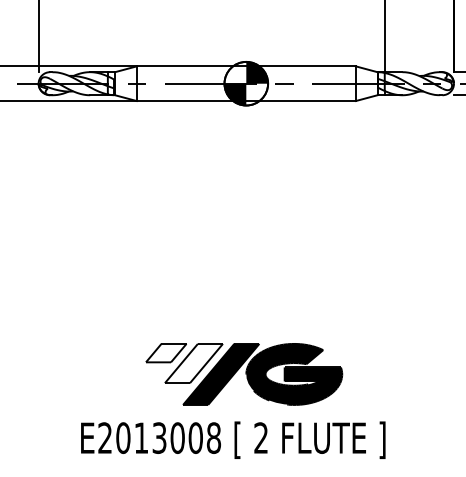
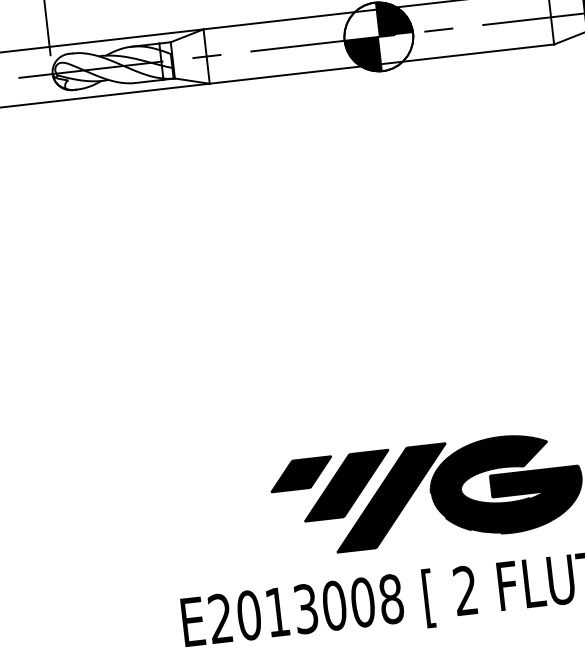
fill: (166, 352) -> (301, 473), added
fill: (193, 363) -> (345, 485), added

